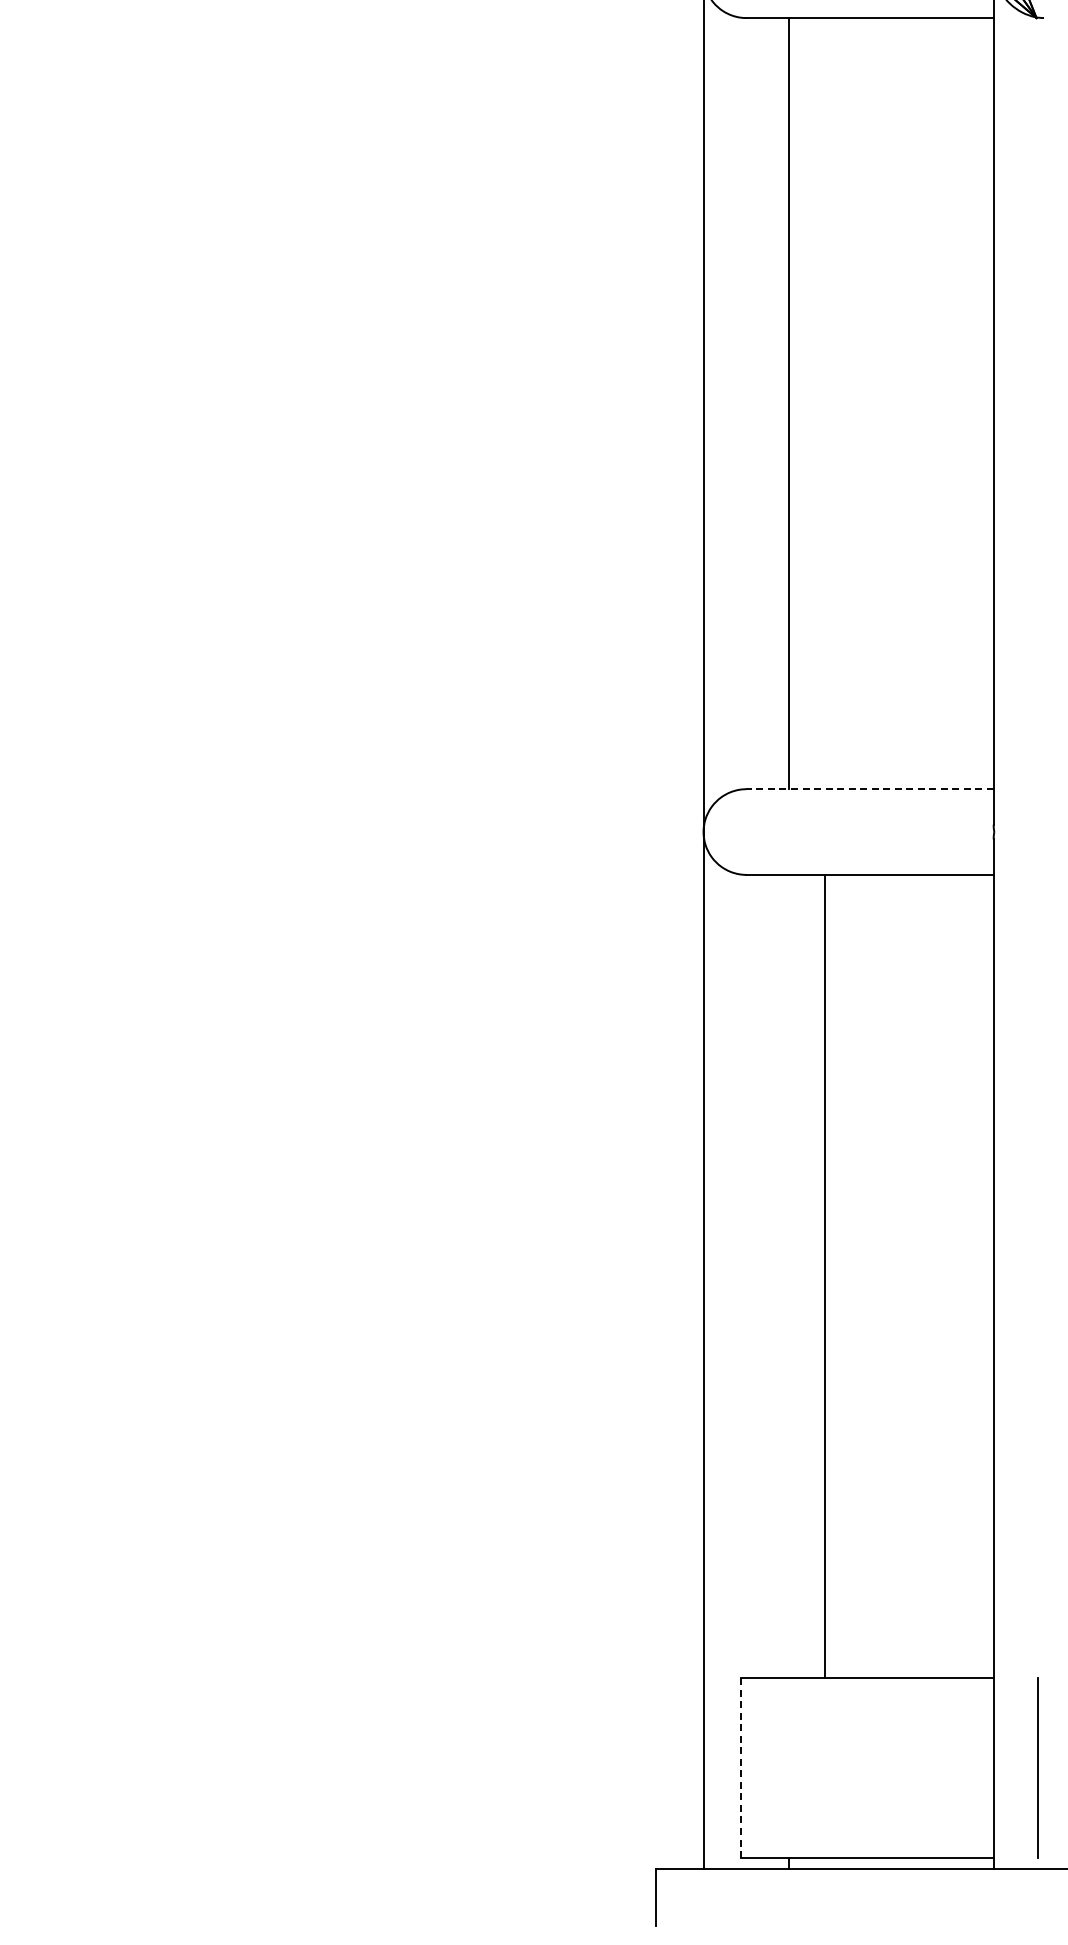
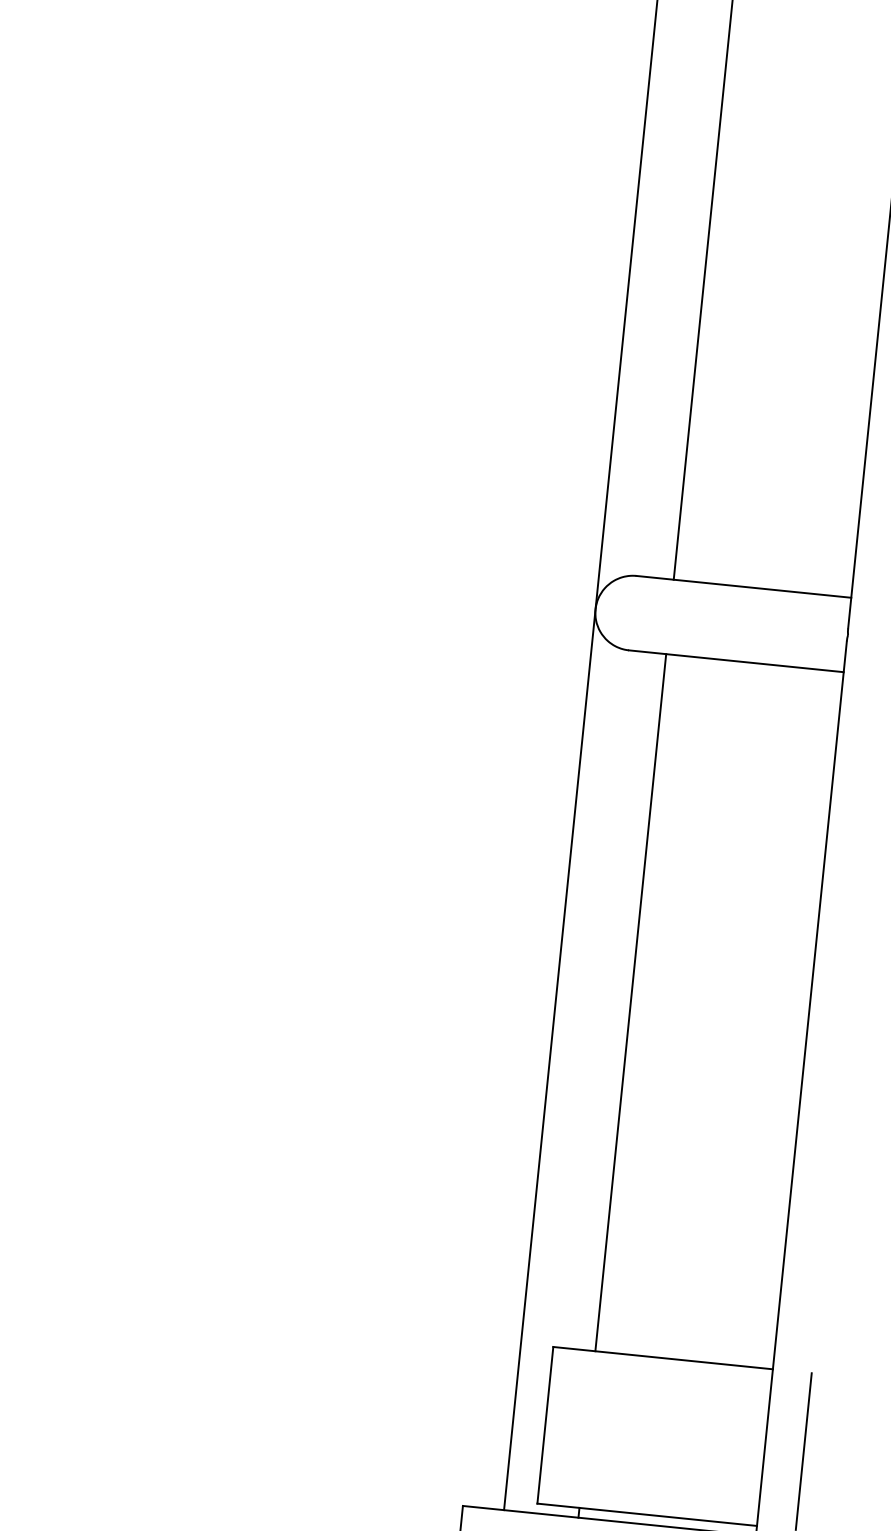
line: (870, 789) -> (744, 587), dashed -> solid
line: (825, 1275) -> (631, 1002), moved
line: (740, 1767) -> (545, 1425), dashed -> solid

